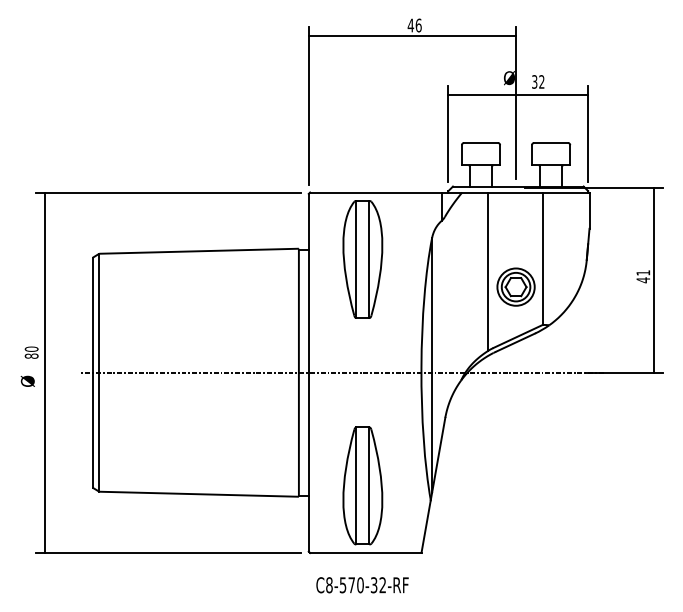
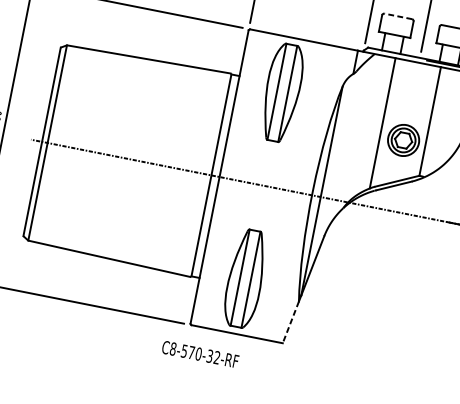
line: (481, 142) -> (398, 16), solid -> dashed
line: (426, 526) -> (291, 322), solid -> dashed
text: (362, 585) -> (200, 354), moved

